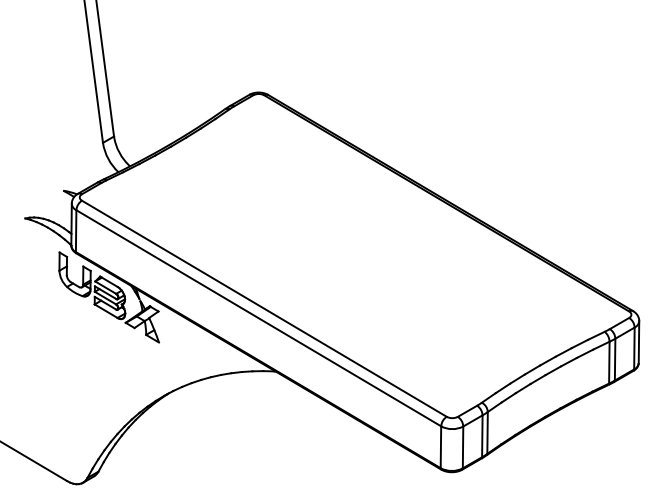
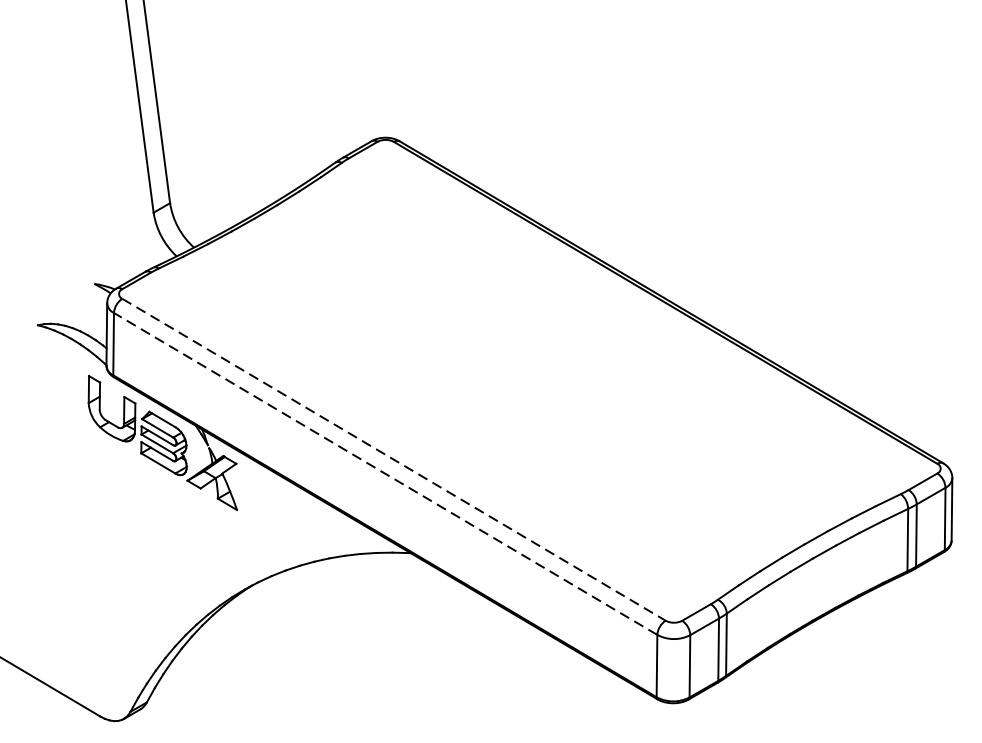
line: (264, 308) -> (394, 459), solid -> dashed
line: (258, 318) -> (385, 474), solid -> dashed

